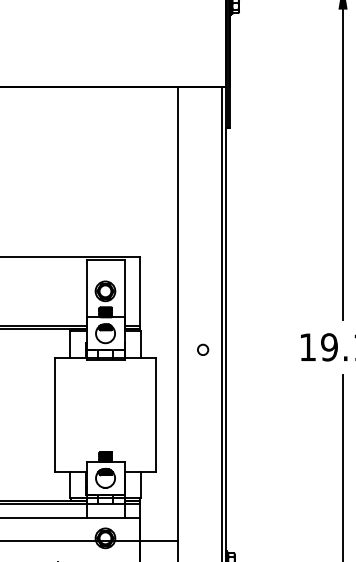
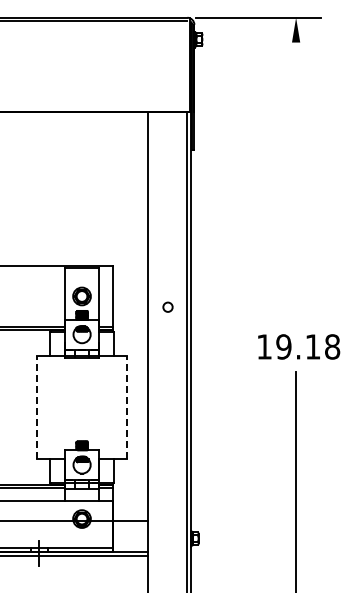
line: (343, 164) -> (296, 182), removed
circle: (202, 349) -> (167, 306), moved
line: (54, 414) -> (36, 407), solid -> dashed
line: (155, 414) -> (127, 407), solid -> dashed

